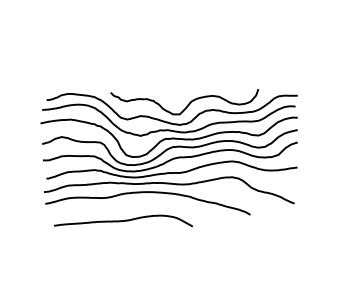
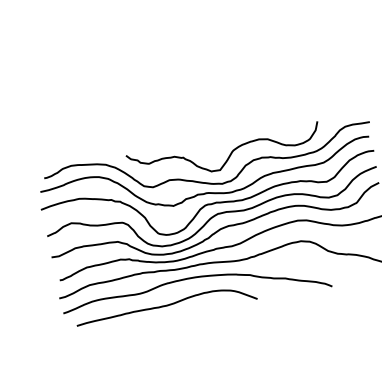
curve: (123, 220) -> (166, 305), moved

